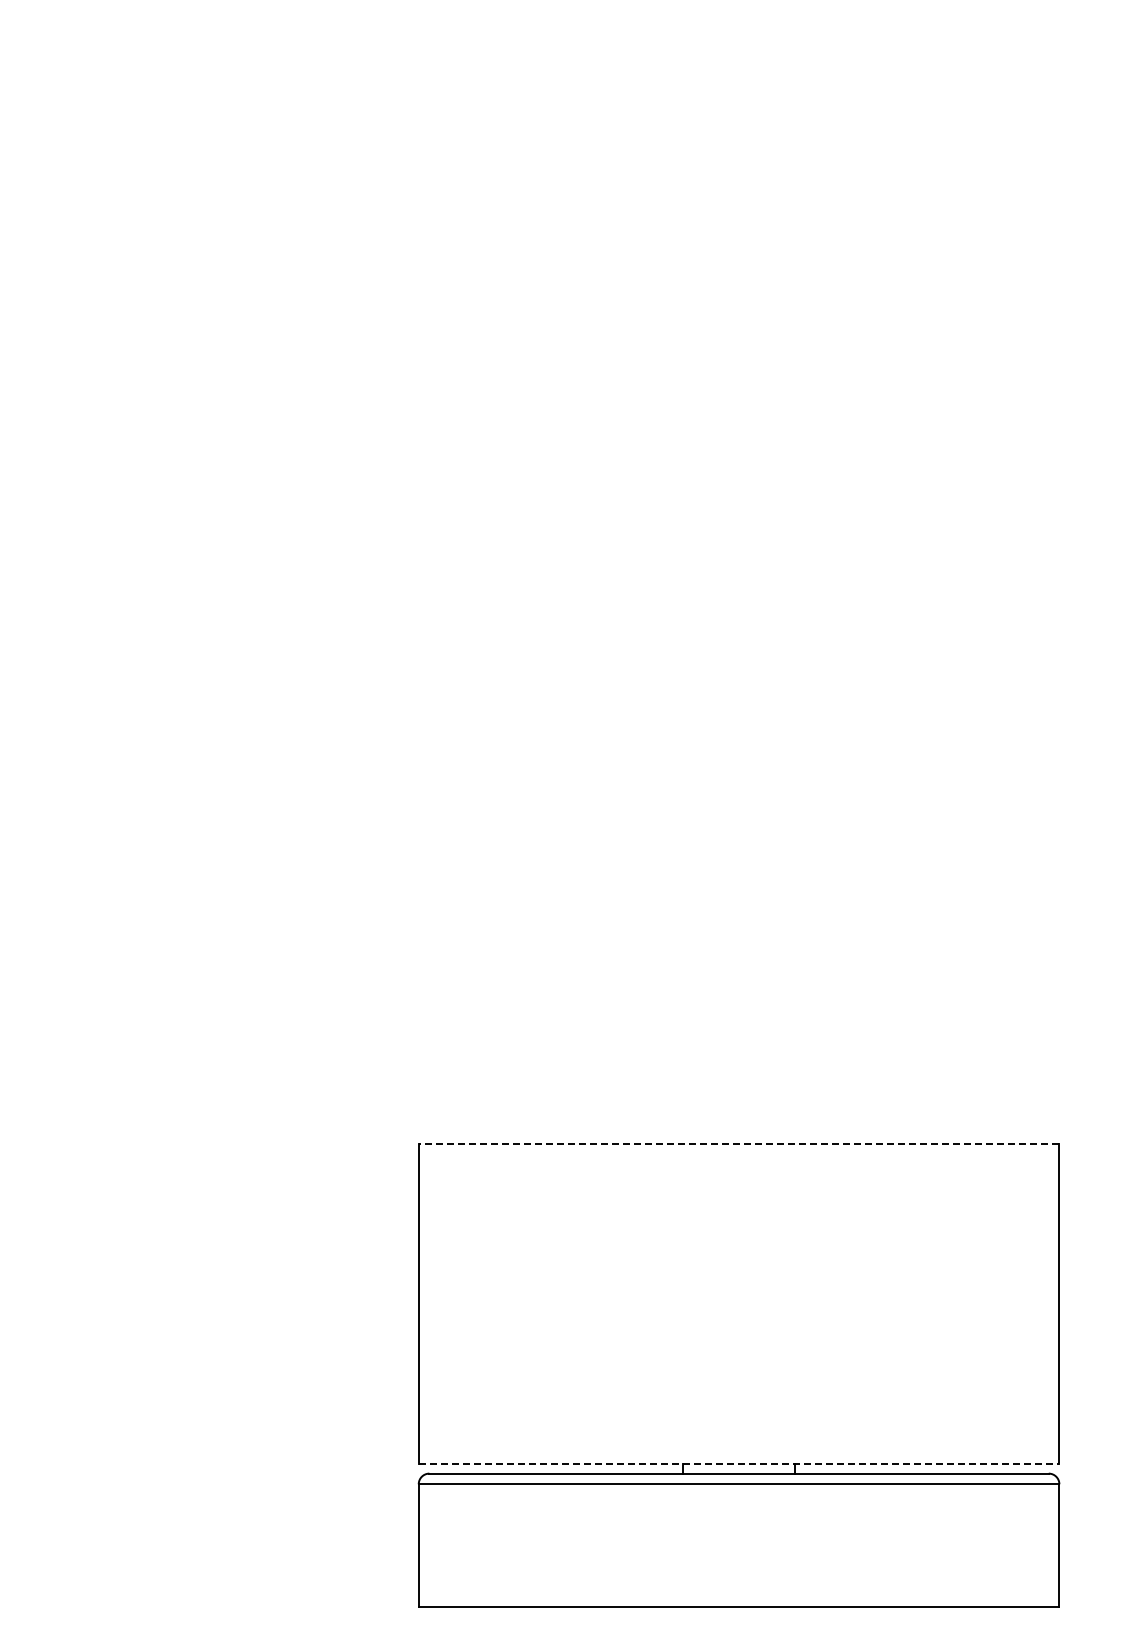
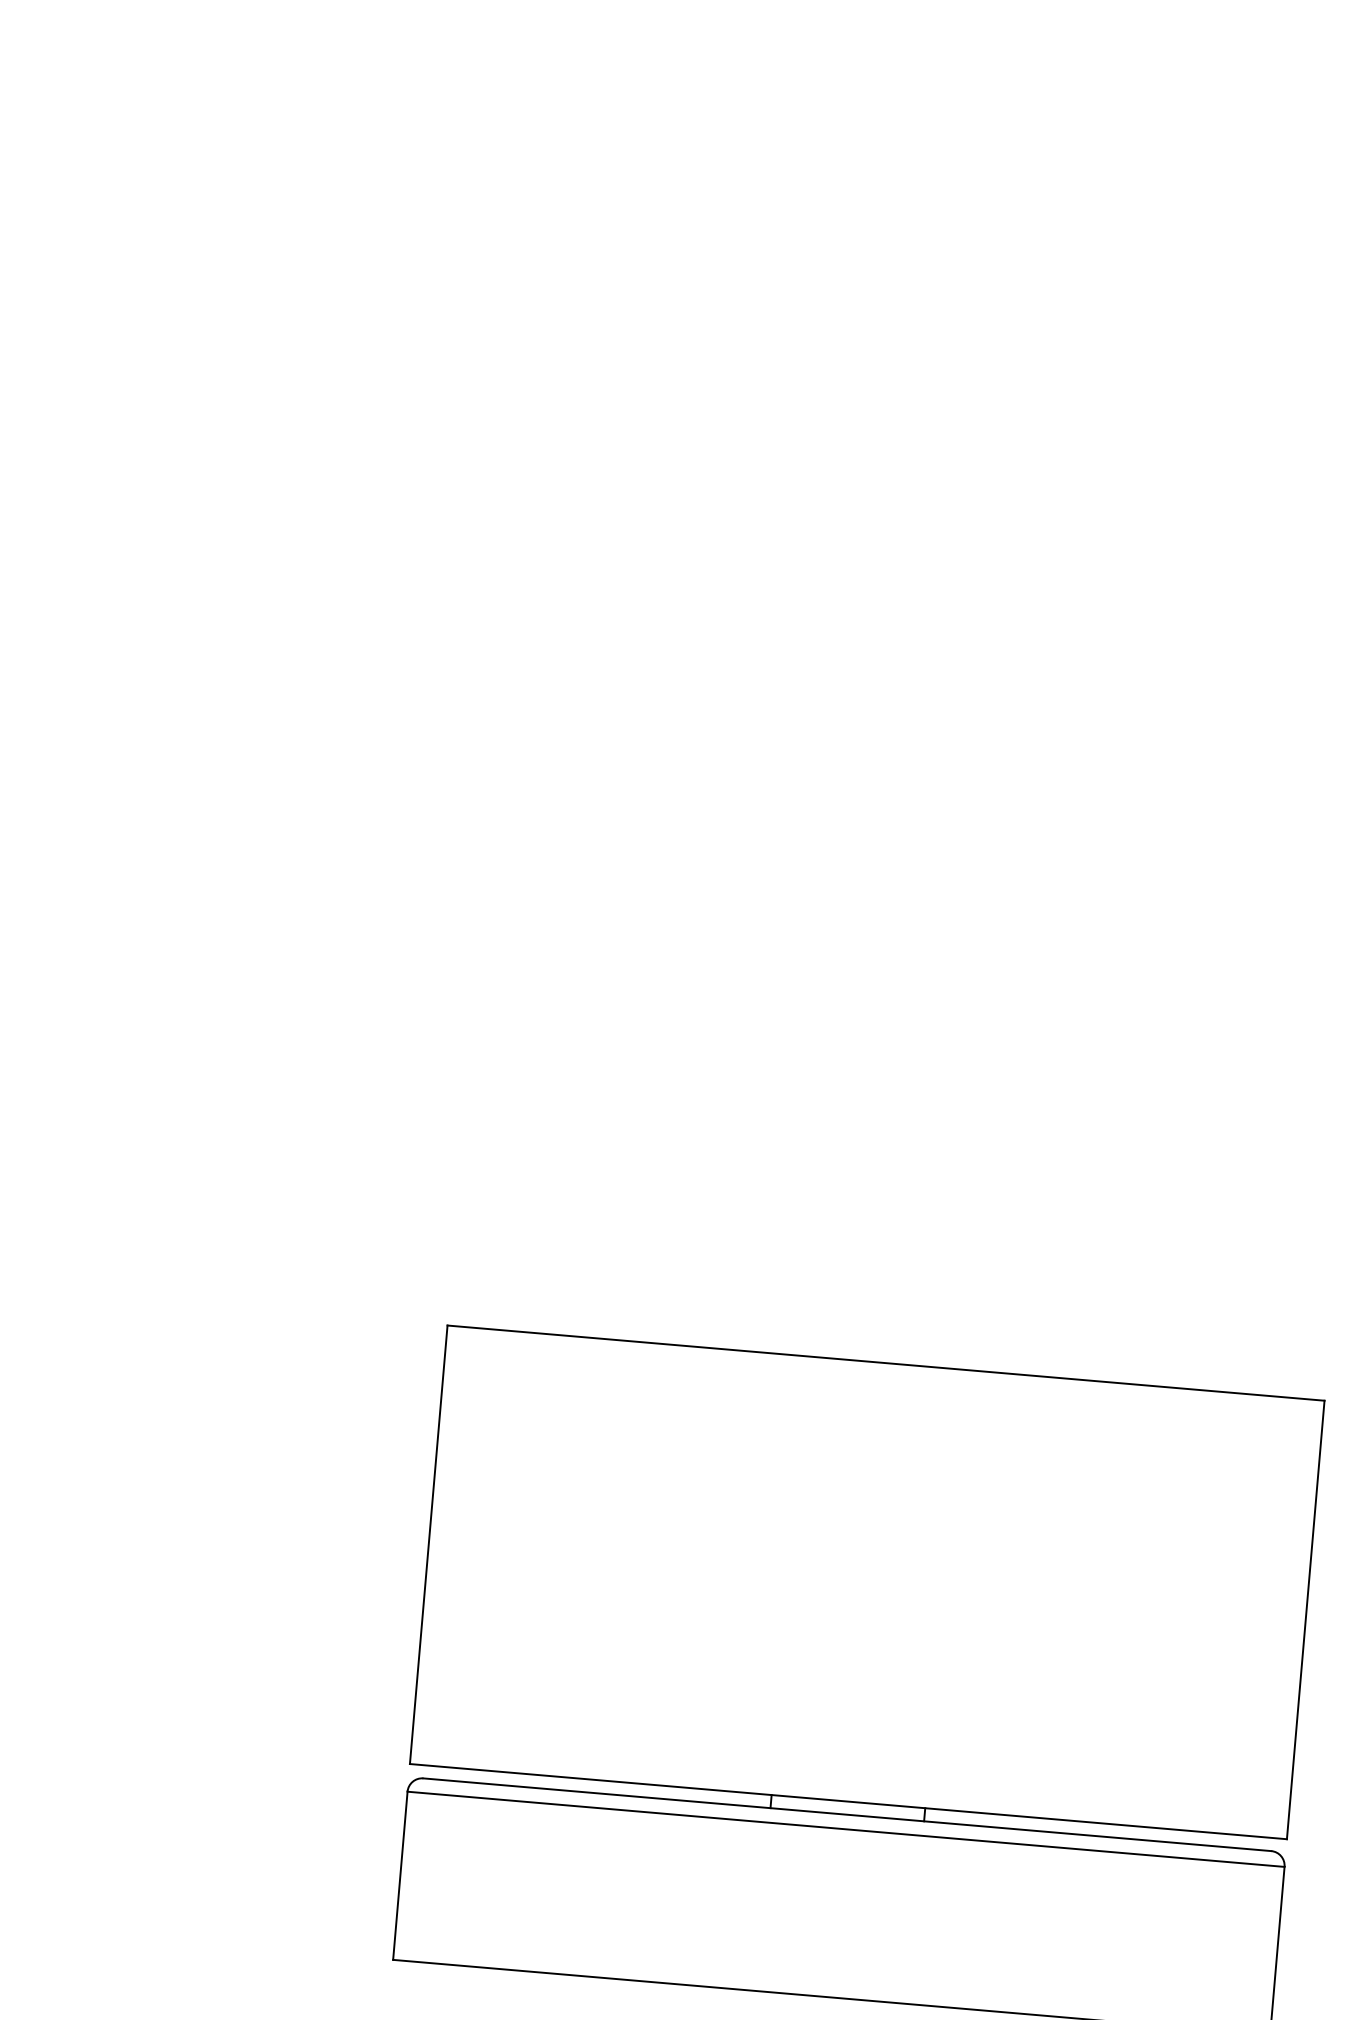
line: (738, 1143) -> (885, 1362), dashed -> solid
line: (739, 1464) -> (848, 1802), dashed -> solid

